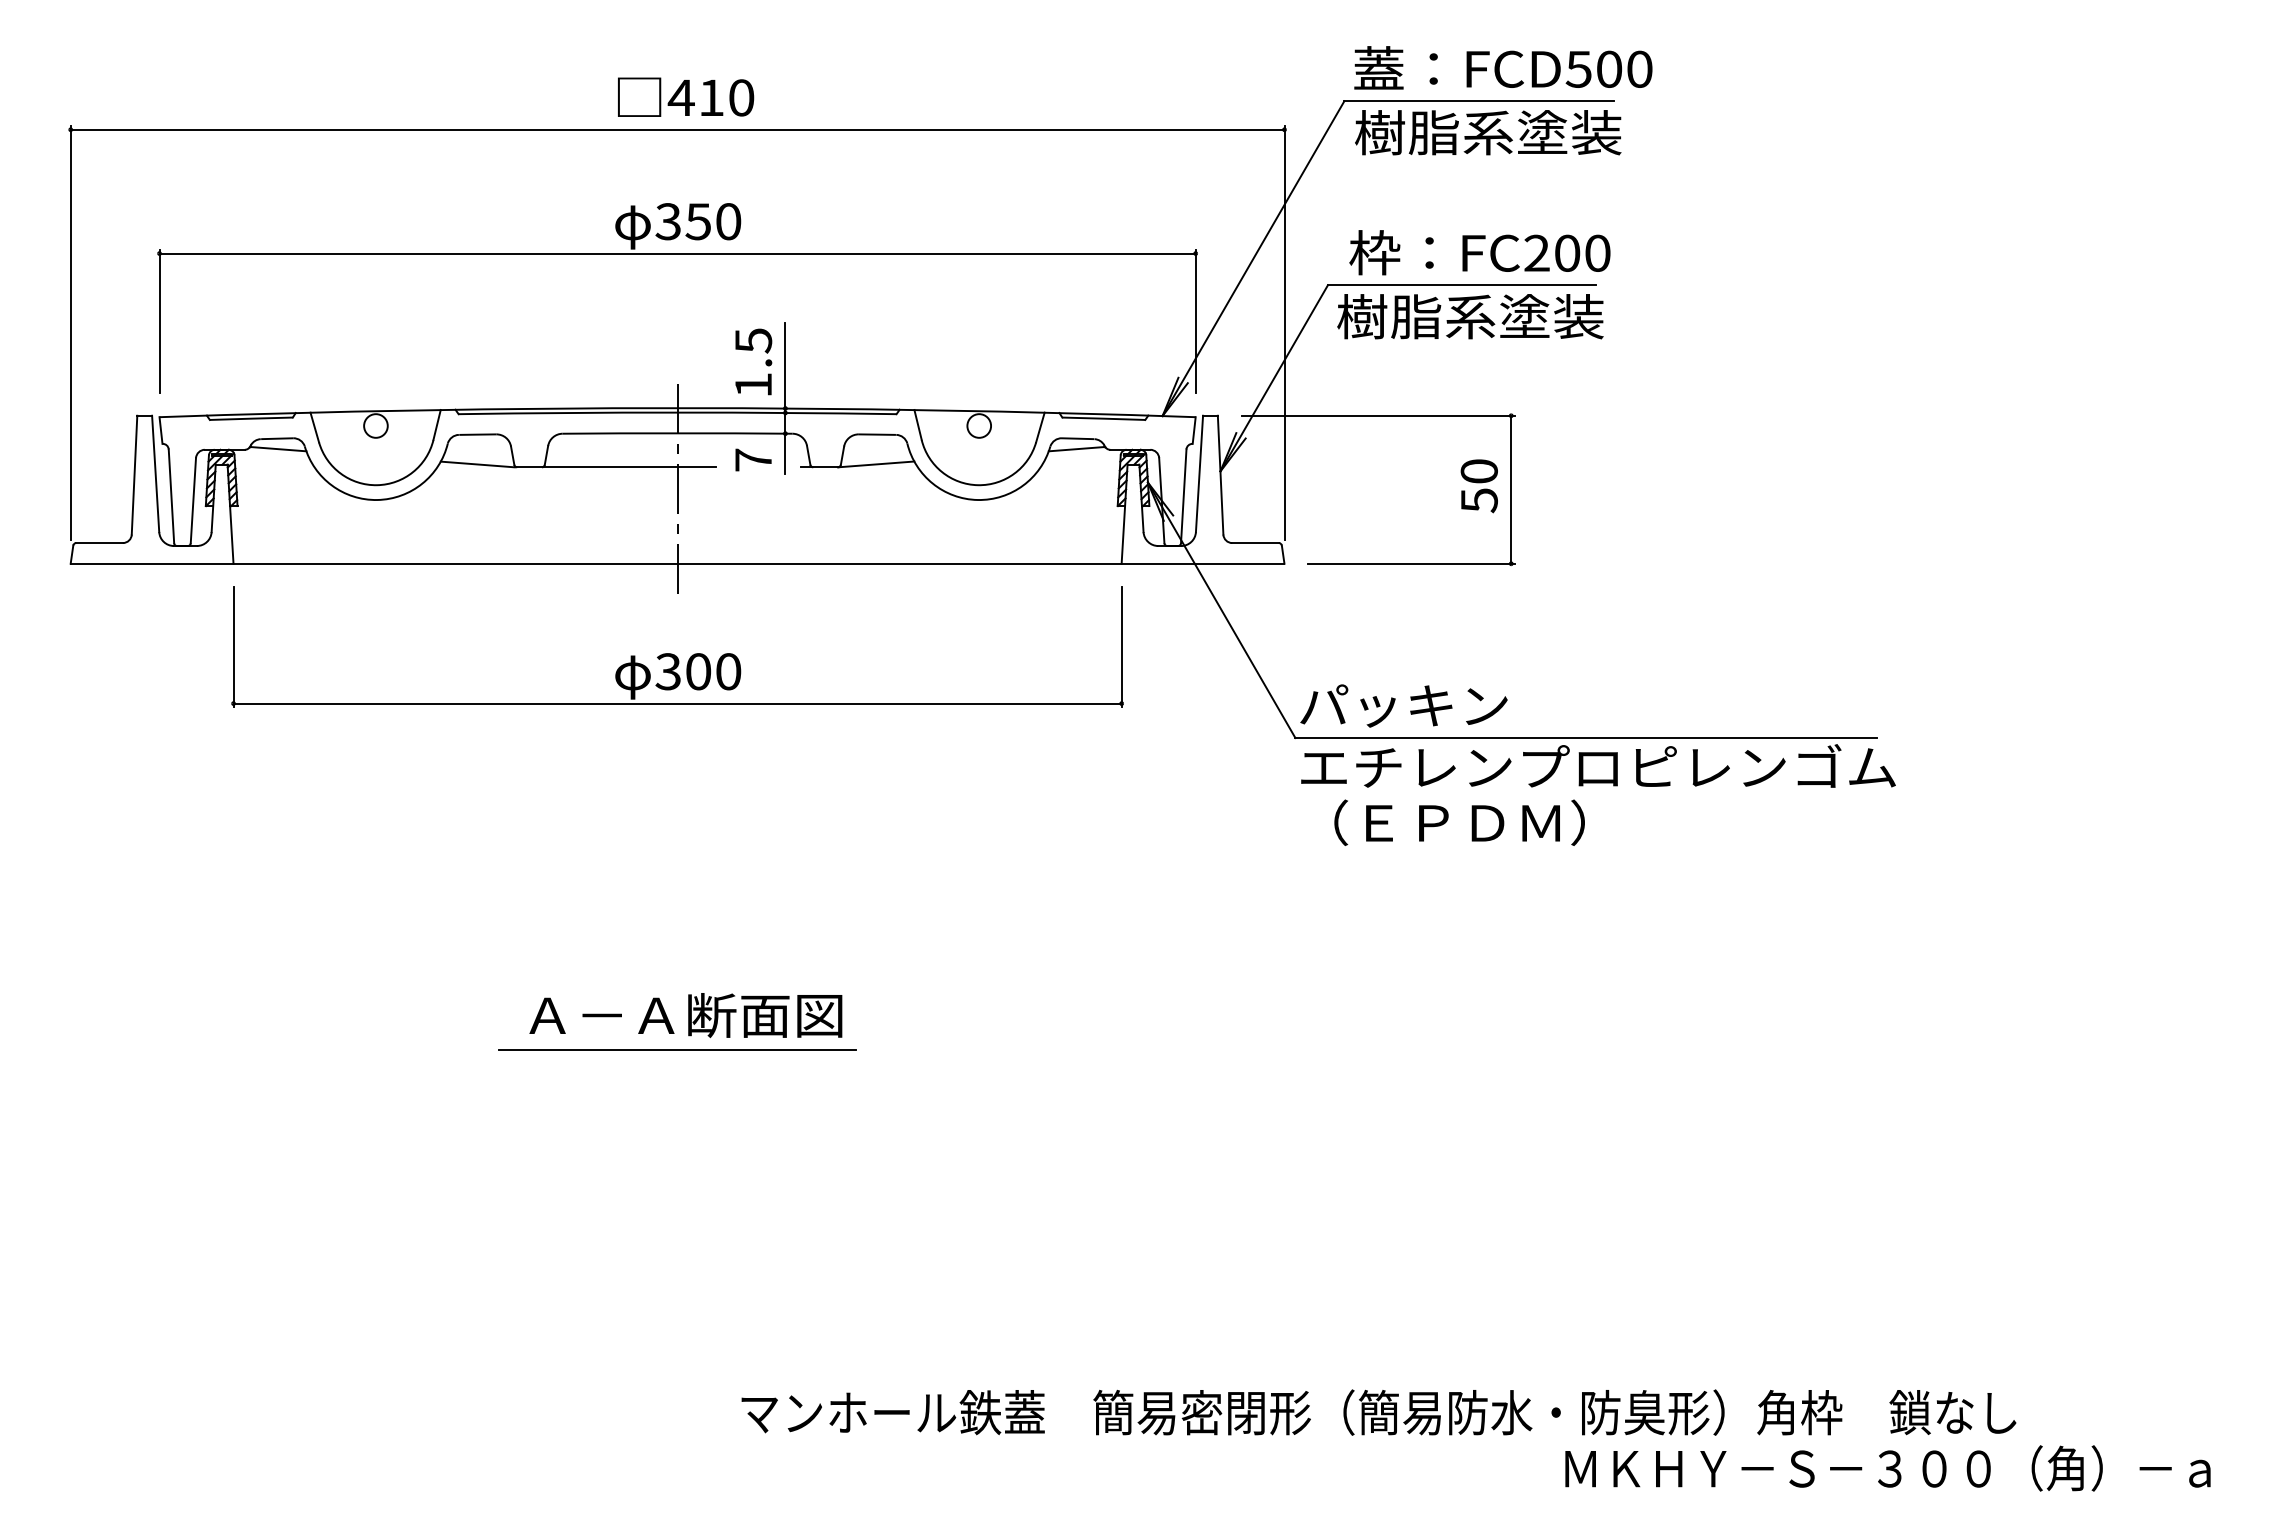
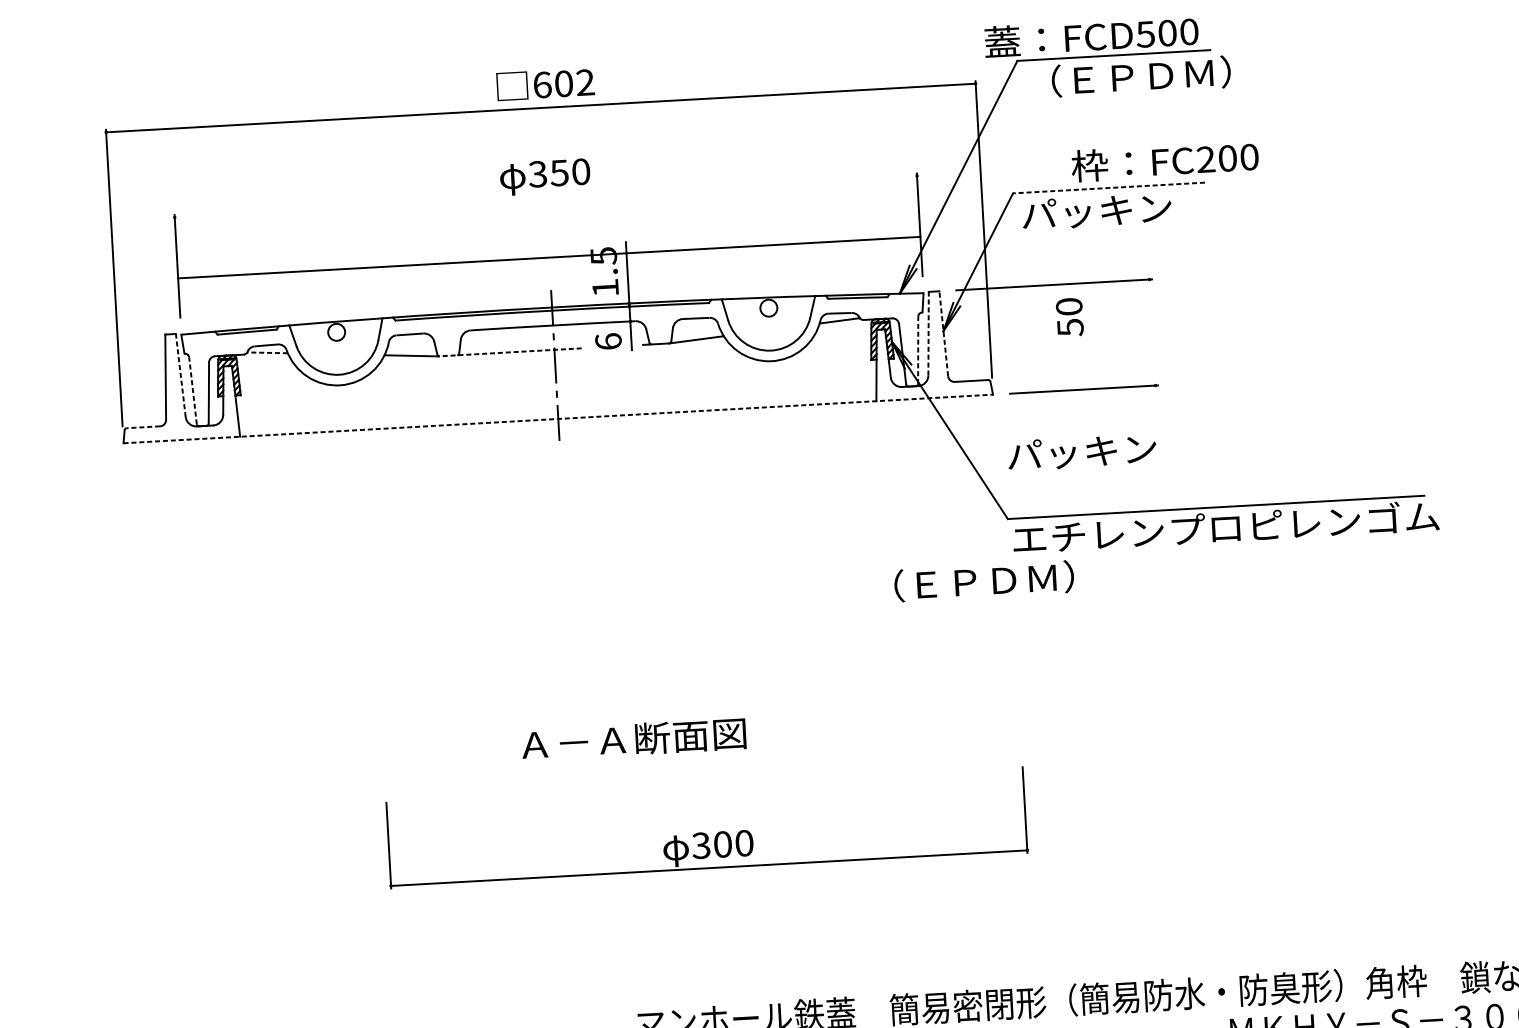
text: (1503, 67) -> (1091, 36), moved
text: (710, 97) -> (563, 83), 410 -> 602
text: (1497, 132) -> (1128, 77), 樹脂系塗装 -> （ＥＰＤＭ）
text: (1479, 252) -> (1164, 161), moved
line: (677, 253) -> (549, 257), moved
line: (1461, 285) -> (1108, 188), solid -> dashed
text: (1470, 316) -> (1116, 210), 樹脂系塗装 -> パッキン
line: (278, 449) -> (267, 353), solid -> dashed
text: (753, 459) -> (608, 341), 7 -> 6
line: (614, 467) -> (509, 352), solid -> dashed
line: (155, 473) -> (180, 375), solid -> dashed
line: (1199, 473) -> (928, 333), solid -> dashed
line: (1220, 474) -> (943, 333), solid -> dashed
text: (1478, 486) -> (1069, 317), moved
line: (1511, 489) -> (1152, 332), removed
line: (171, 496) -> (193, 391), solid -> dashed
line: (1183, 496) -> (918, 350), solid -> dashed
line: (99, 543) -> (143, 427), solid -> dashed
line: (677, 563) -> (558, 418), solid -> dashed
part: (674, 654) -> (704, 833), moved
text: (1403, 705) -> (1081, 452), moved
text: (1459, 822) -> (984, 581), moved
text: (685, 1015) -> (633, 739), moved
line: (677, 1049) -> (577, 766), removed

